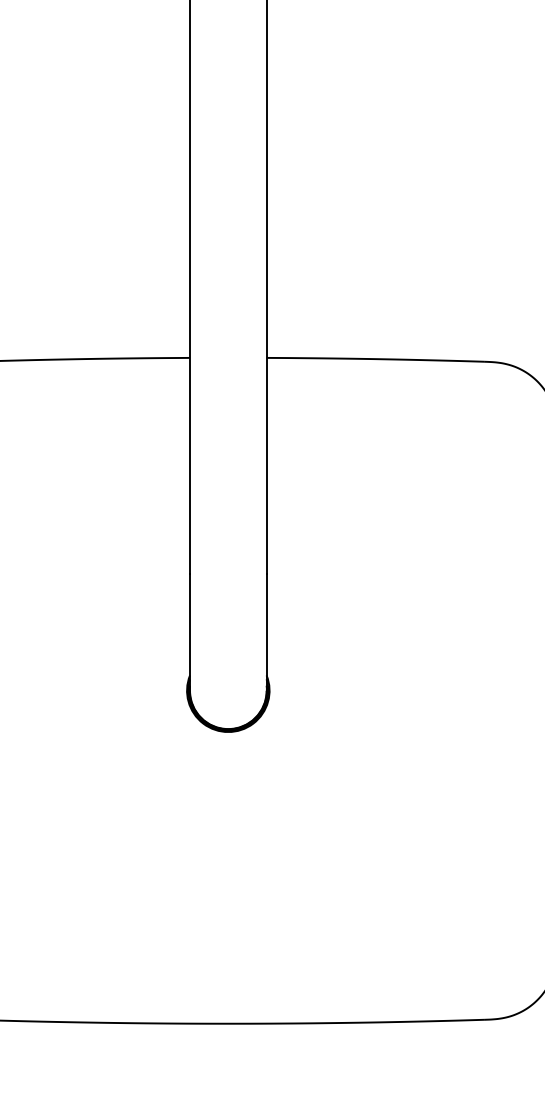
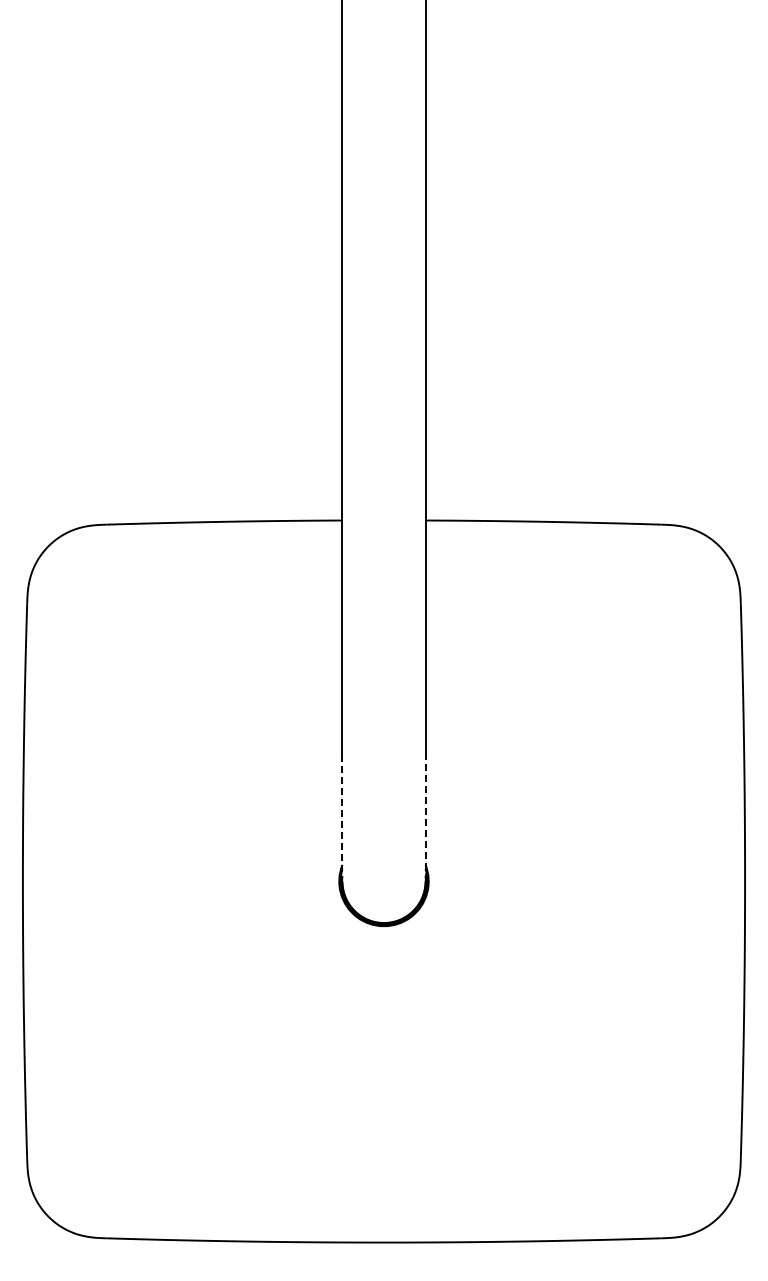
line: (266, 631) -> (425, 817), solid -> dashed
line: (190, 632) -> (342, 818), solid -> dashed

